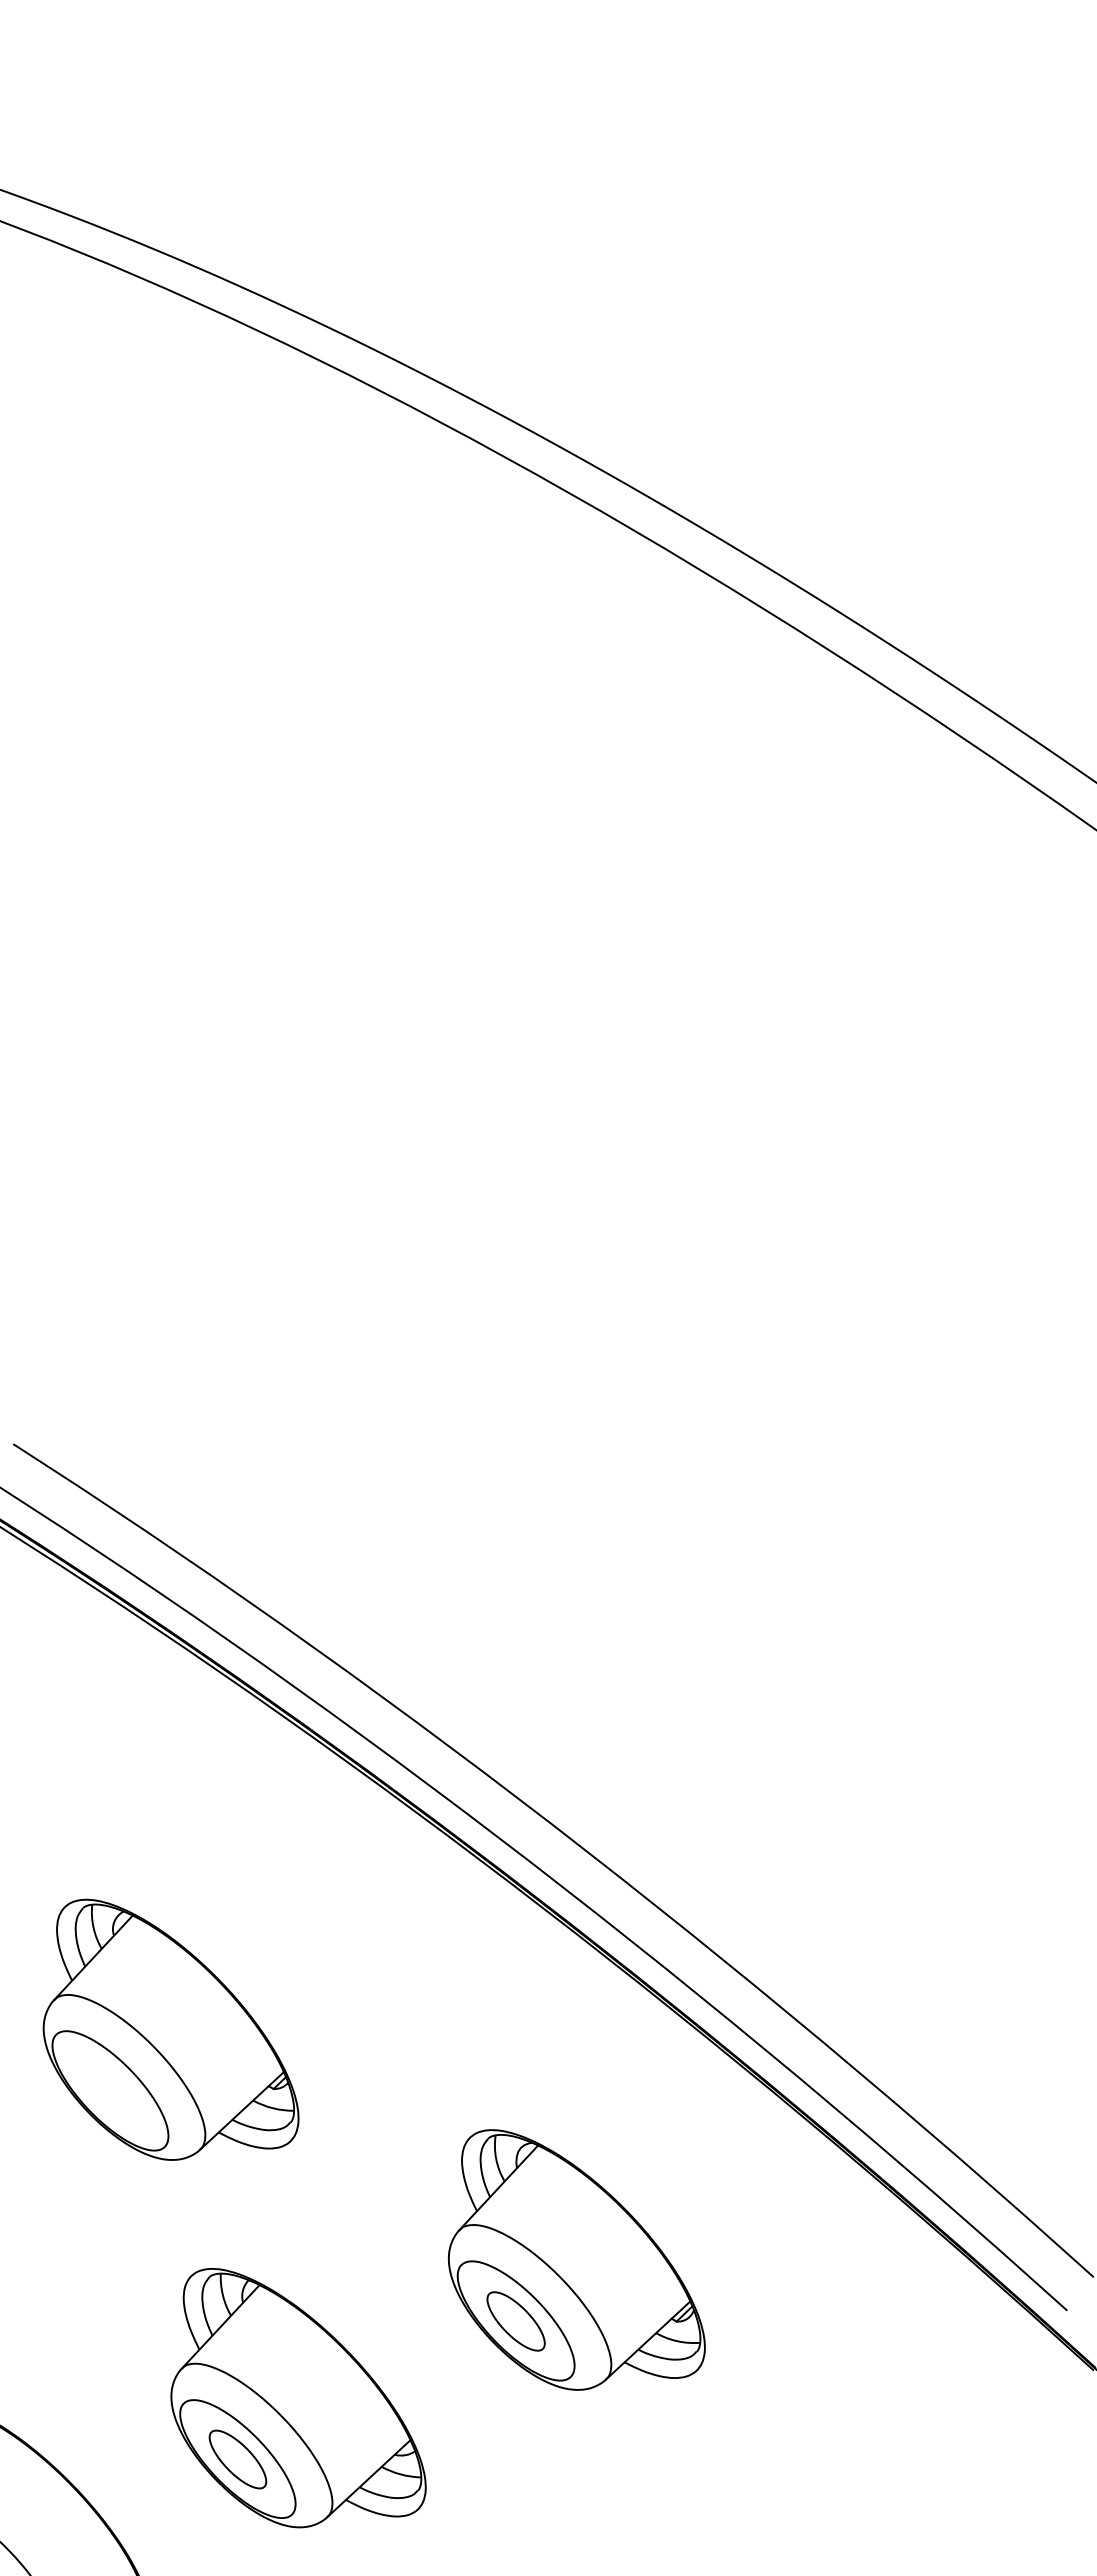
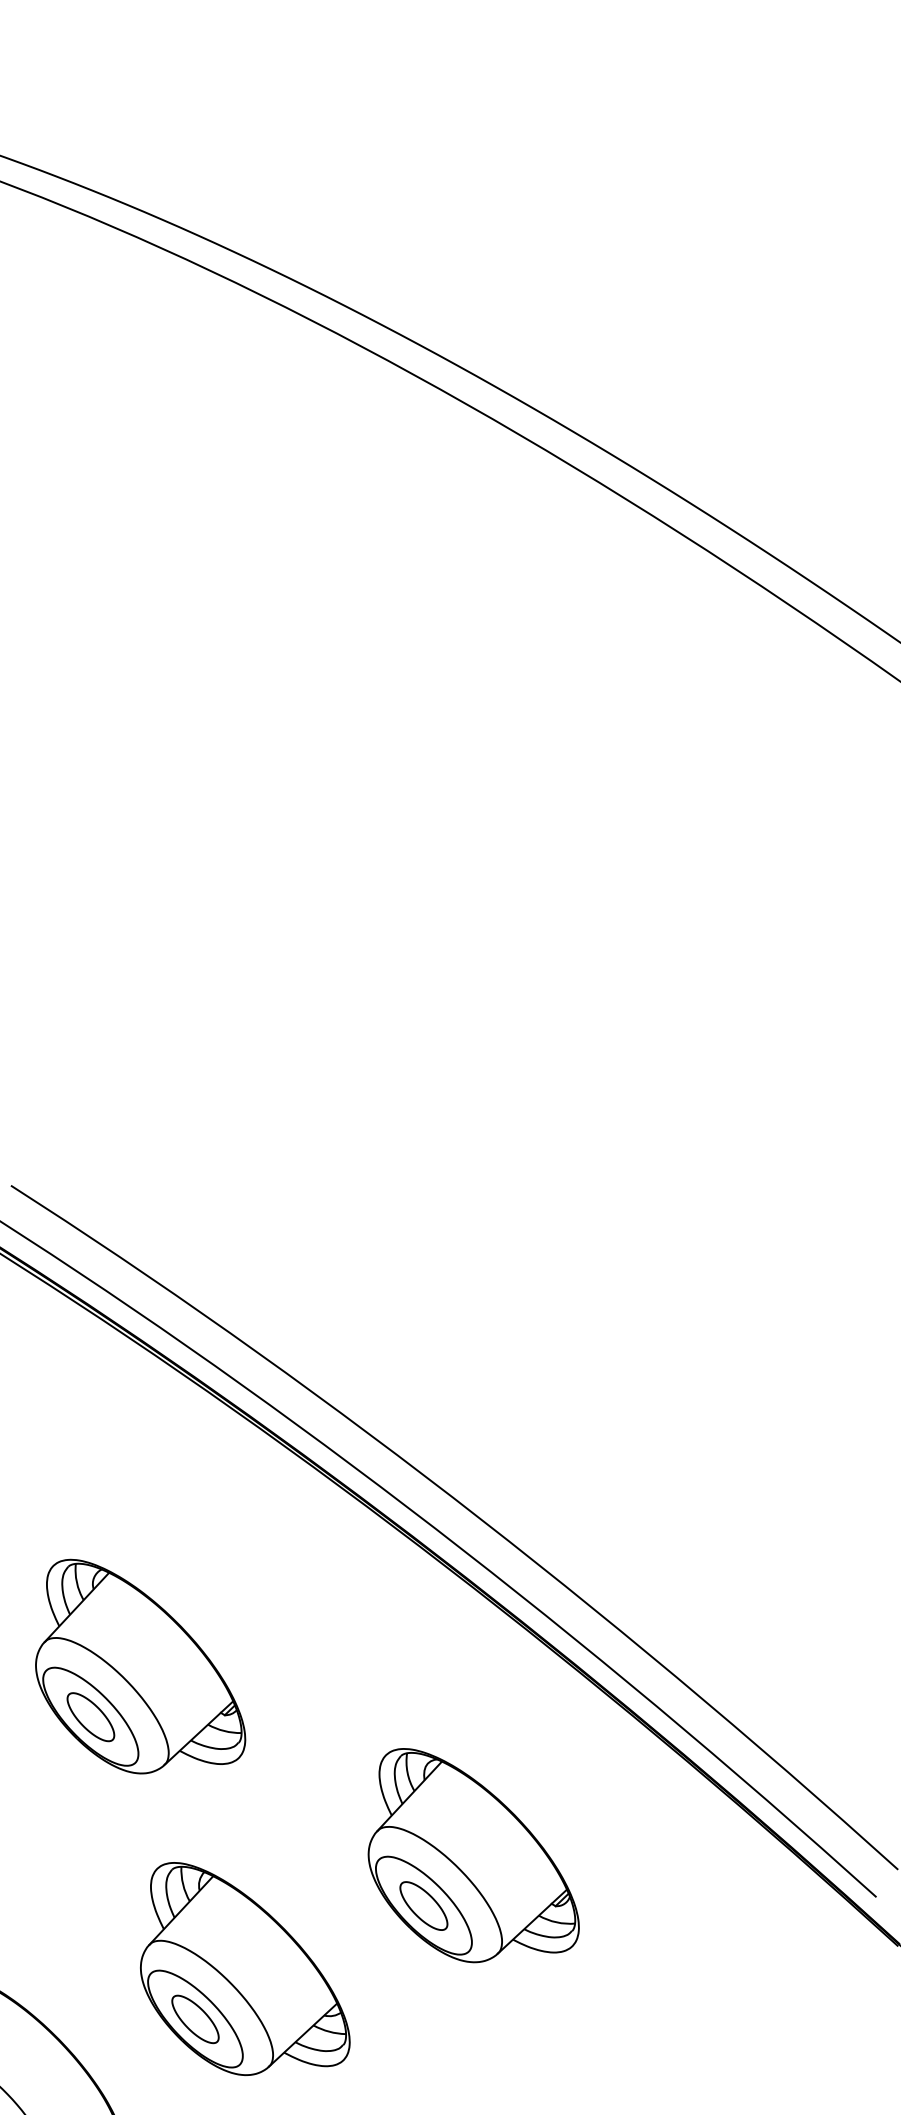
part: (110, 2091) -> (90, 1717), added

